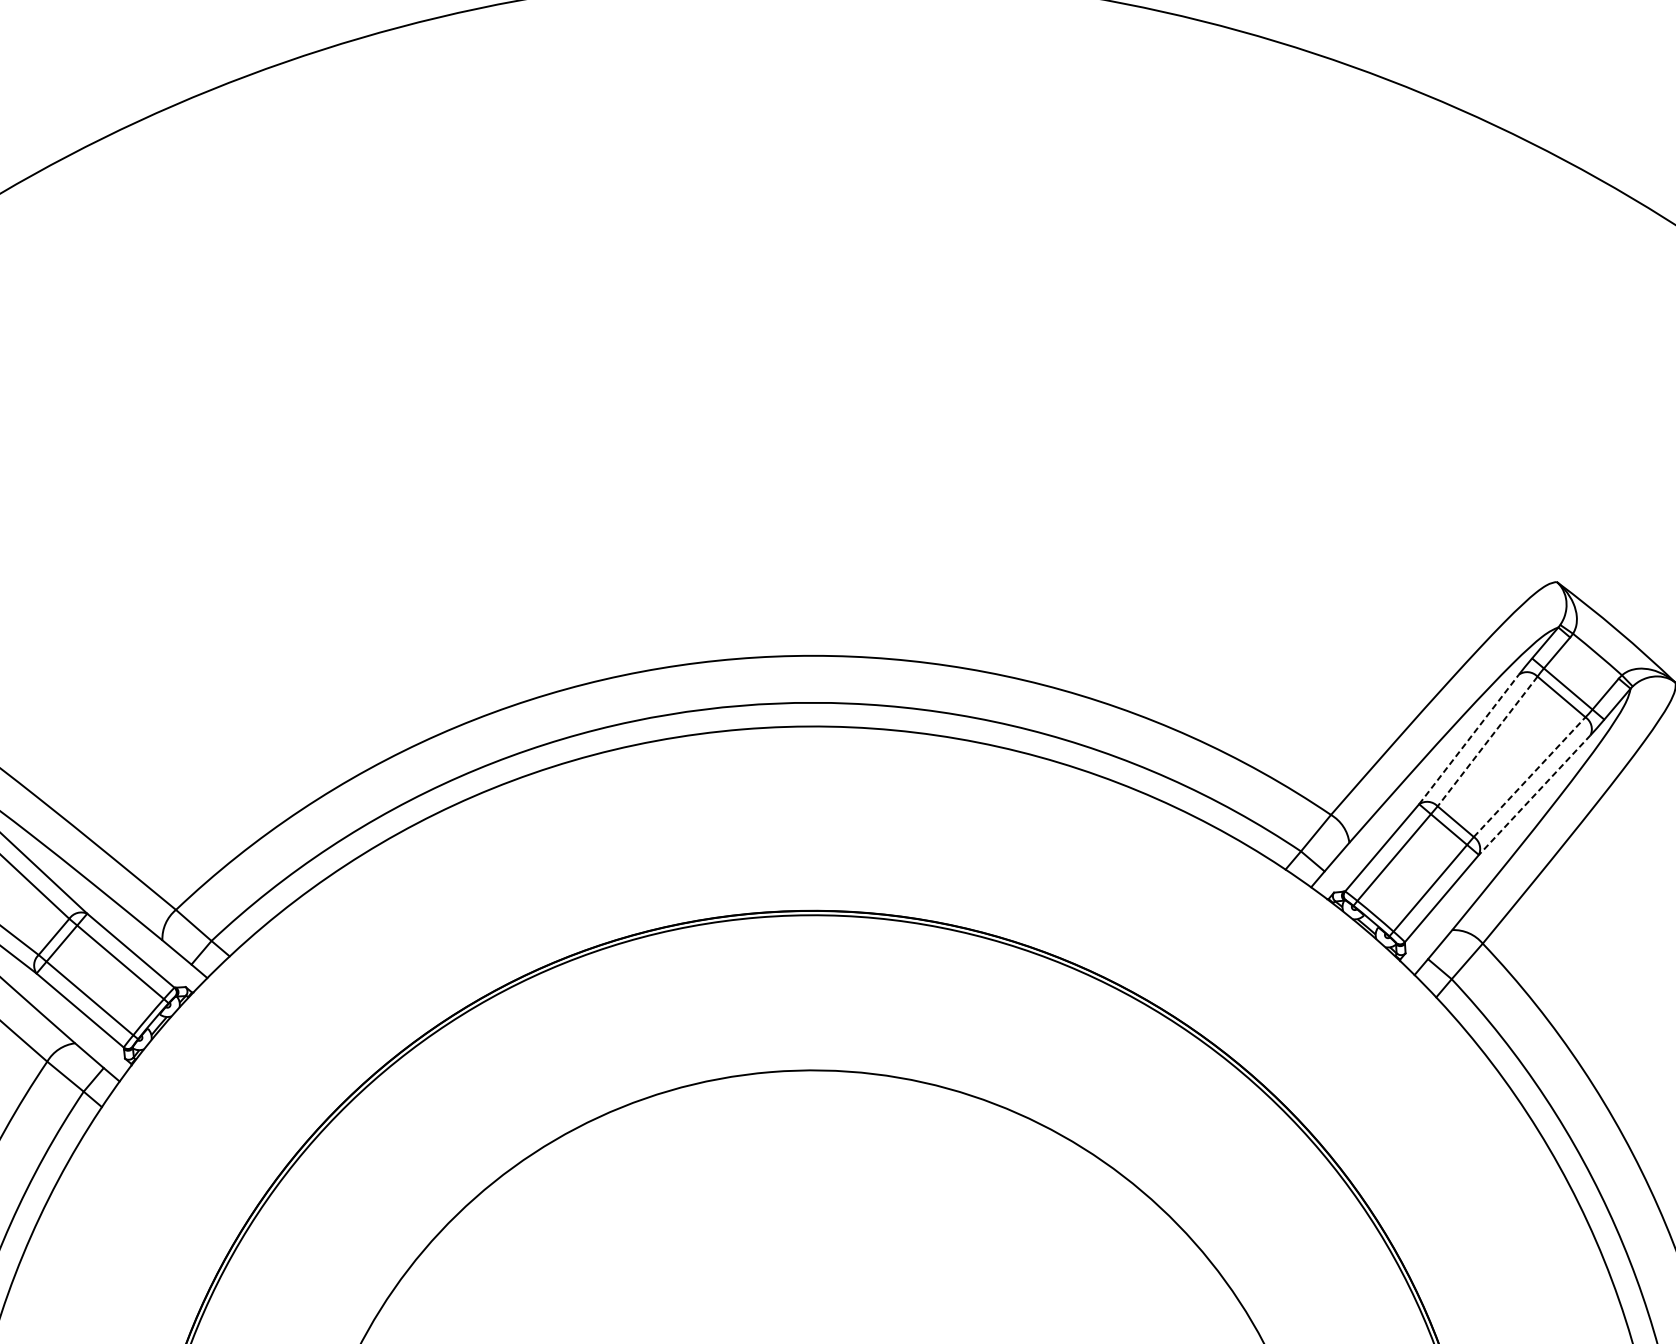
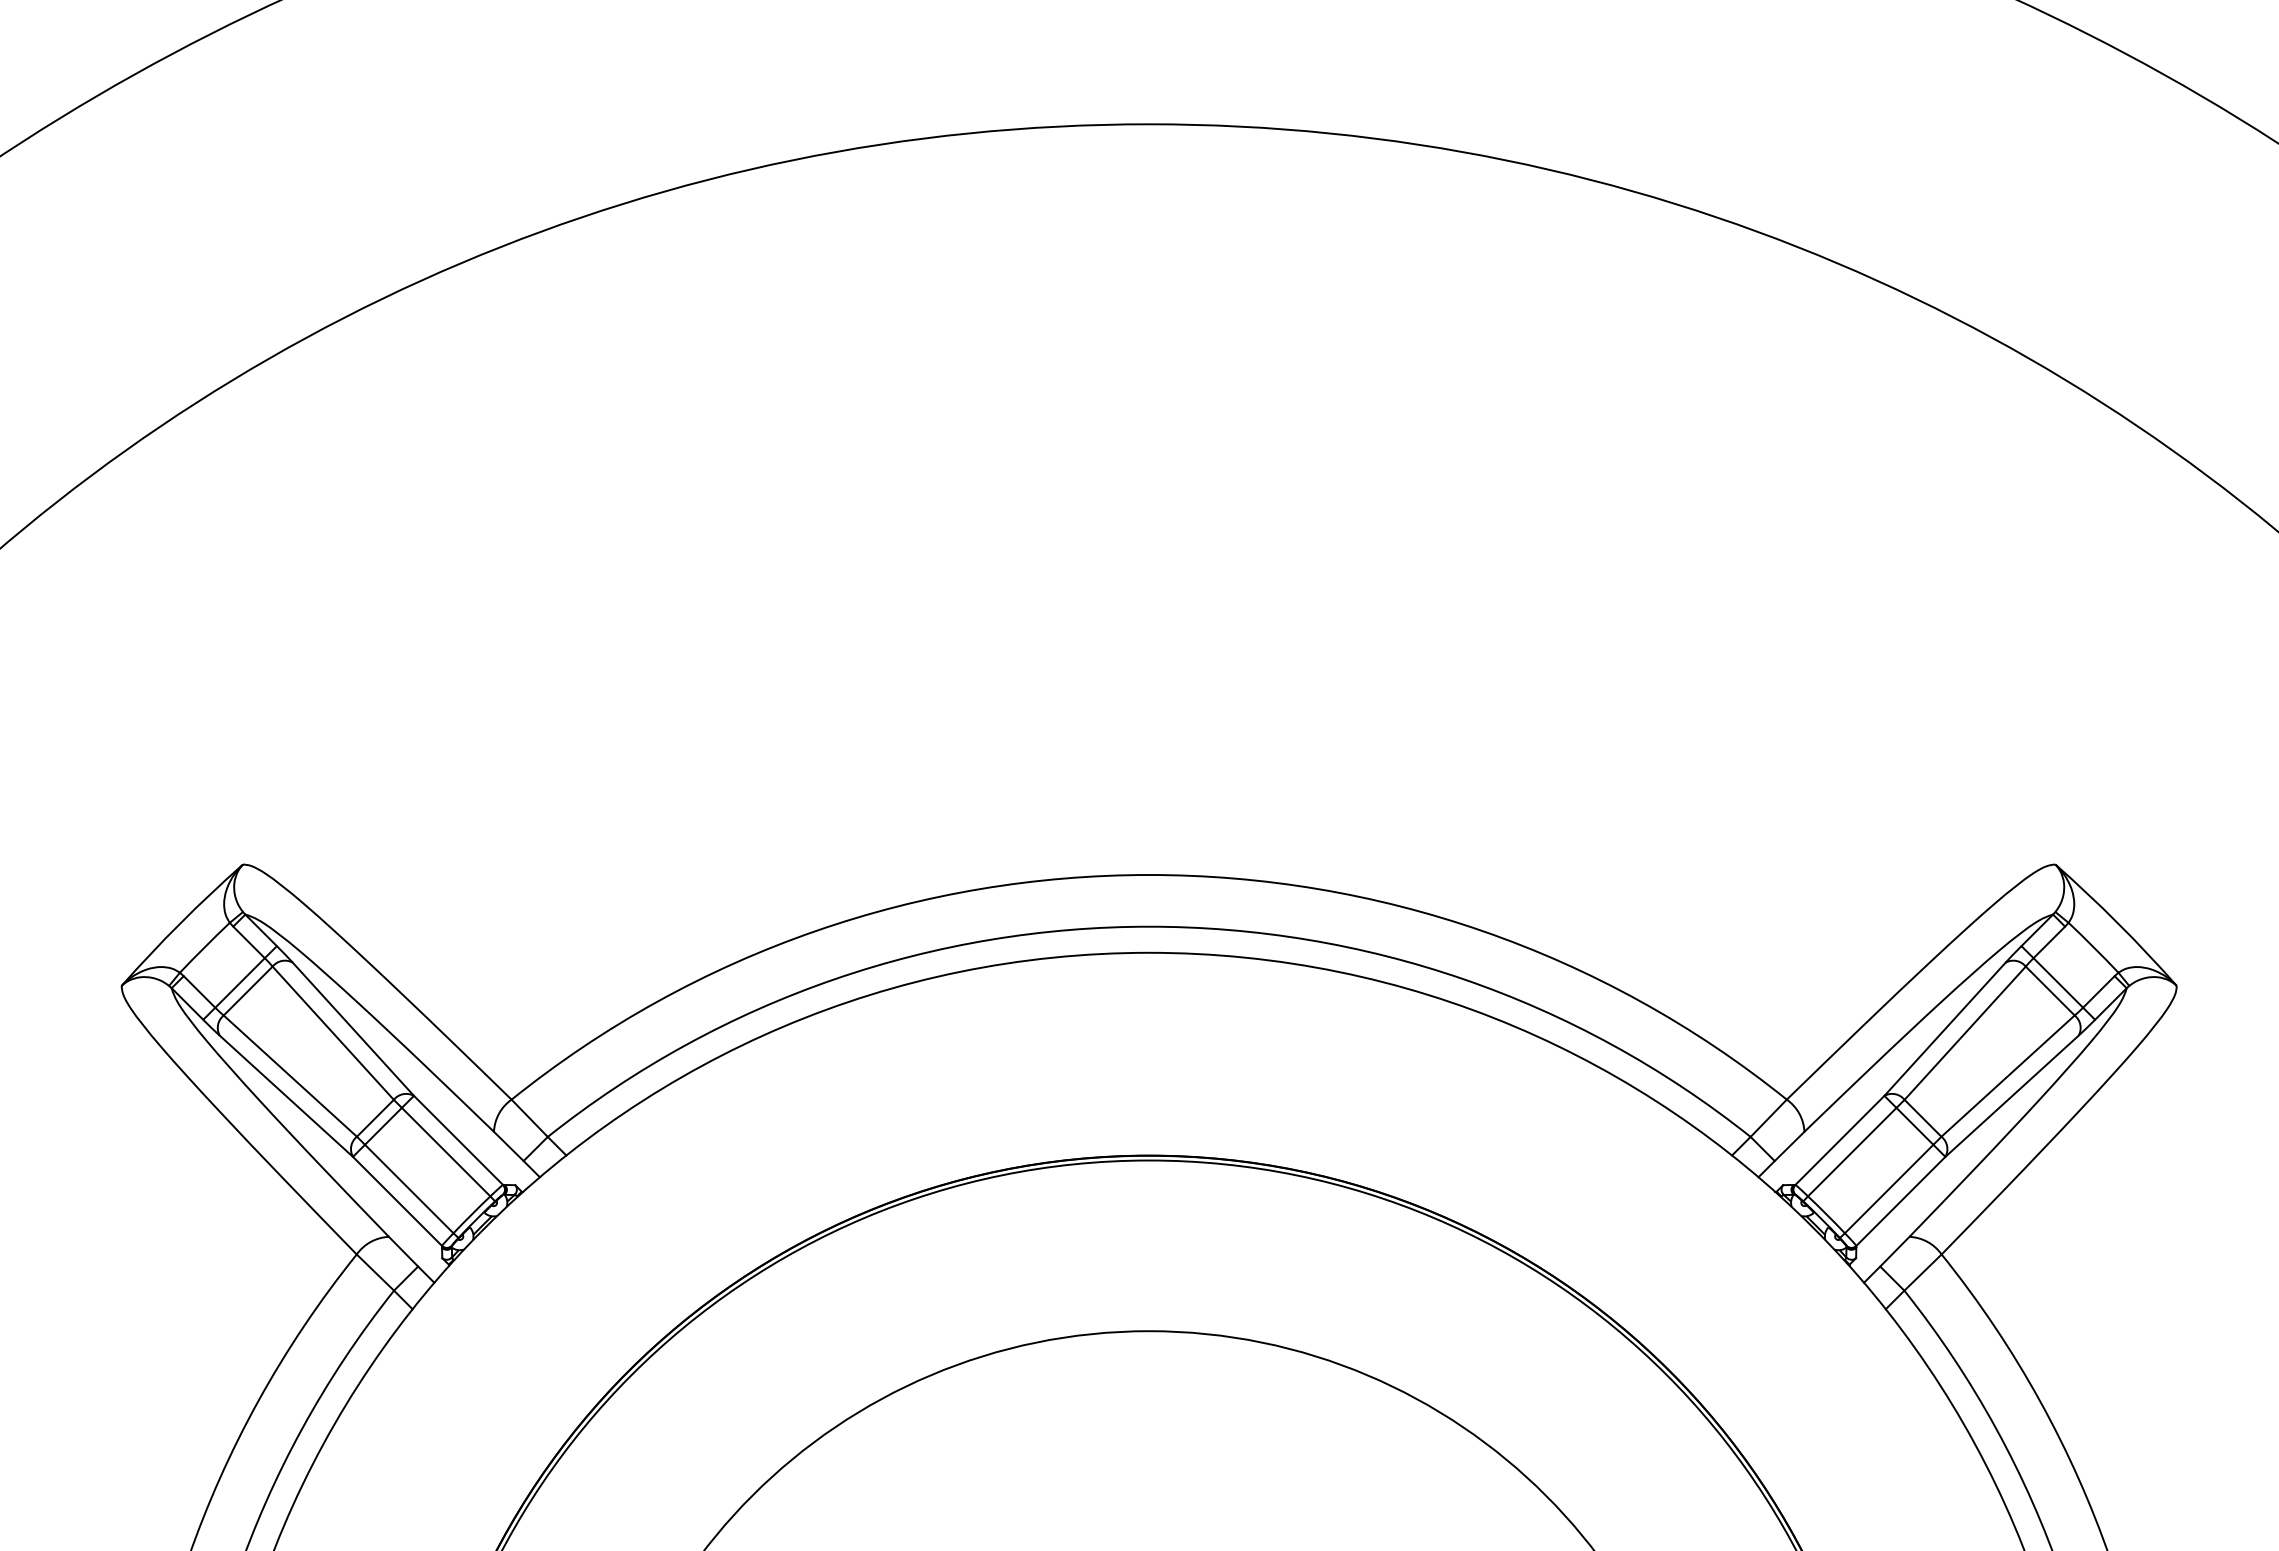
line: (1469, 738) -> (1945, 1028), dashed -> solid
line: (1487, 741) -> (1964, 1033), dashed -> solid
line: (1530, 776) -> (2008, 1075), dashed -> solid
line: (1534, 795) -> (2011, 1096), dashed -> solid

